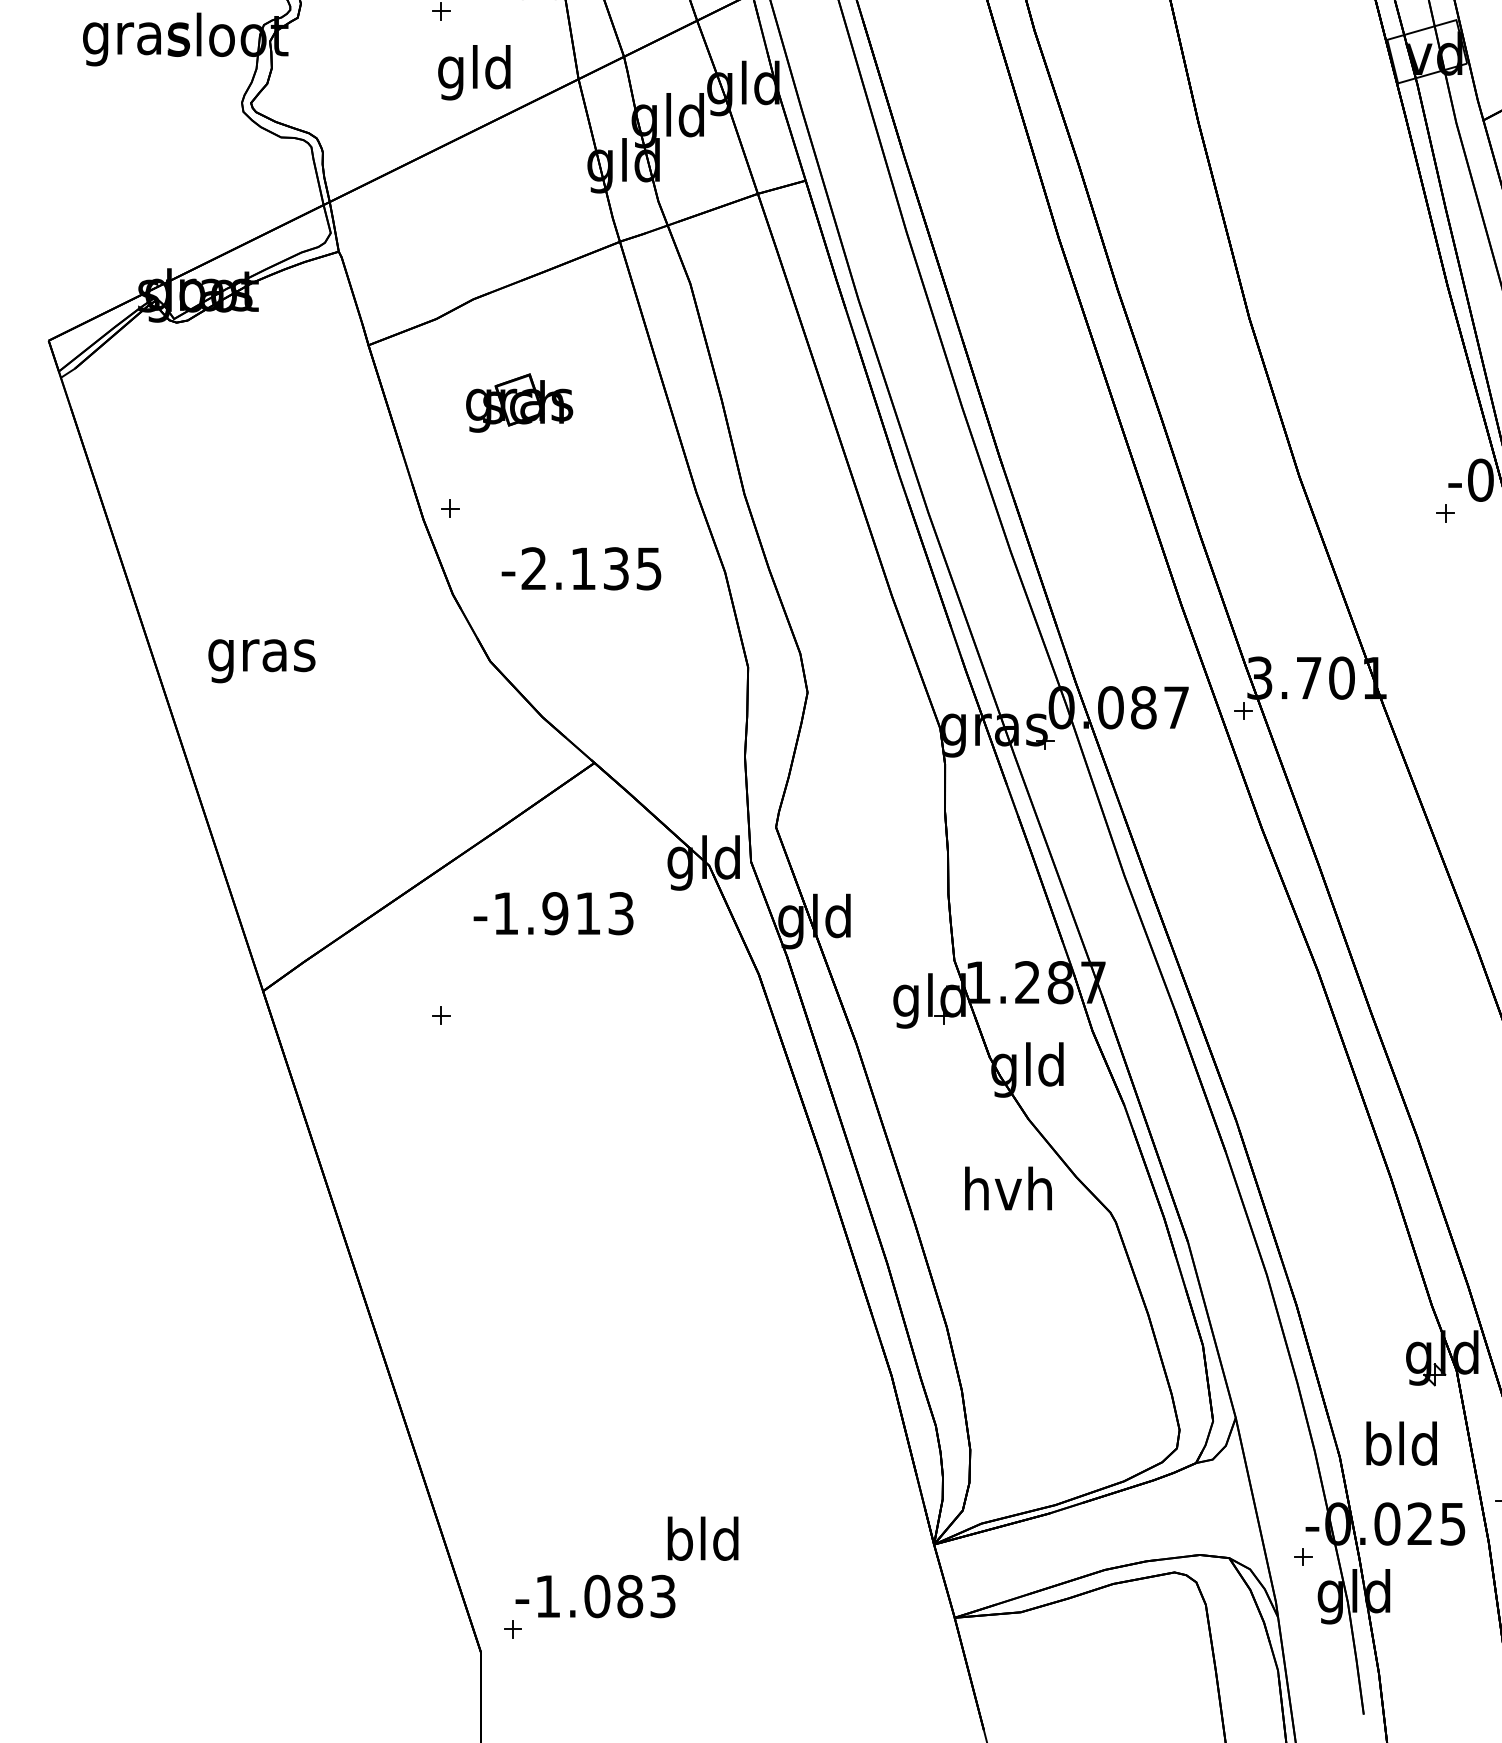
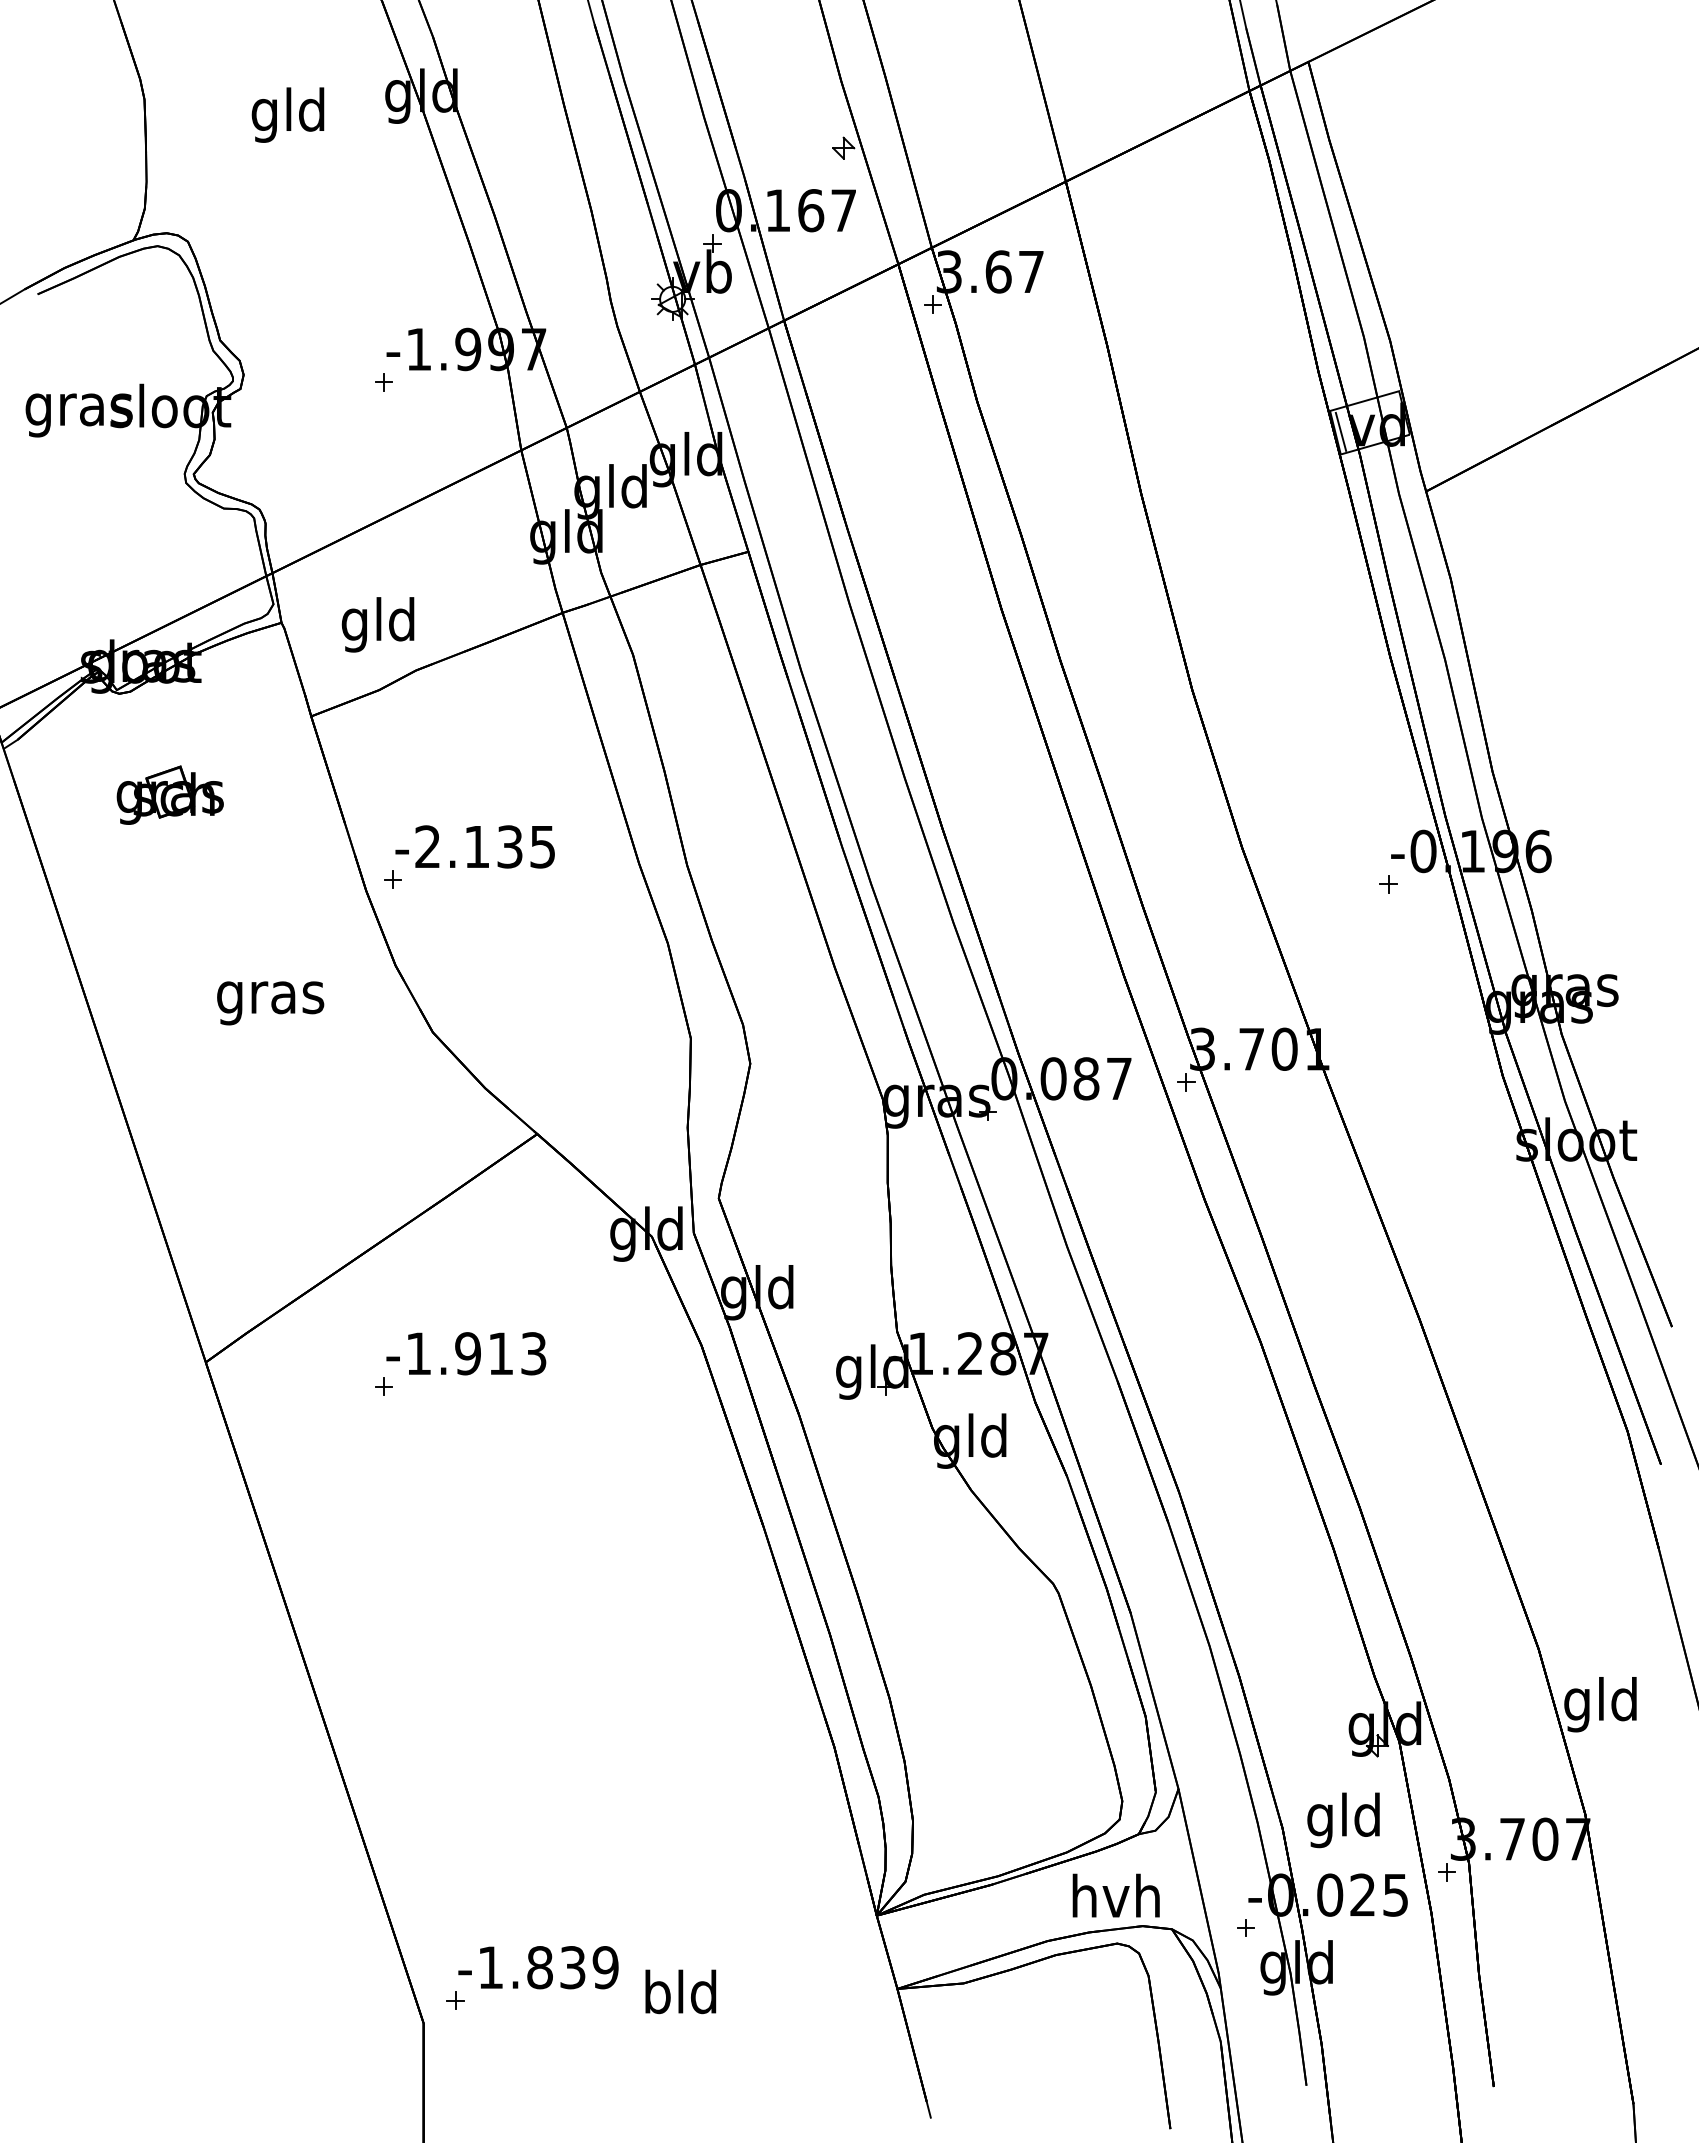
line: (1397, 60) -> (1340, 431), added
text: (473, 72) -> (377, 624), moved
part: (518, 402) -> (169, 794), moved
text: (580, 568) -> (474, 846), moved
text: (261, 661) -> (270, 1003), moved
text: (553, 913) -> (466, 1353), moved
text: (1007, 1188) -> (1115, 1895), moved
text: (1377, 1449) -> (1320, 1820), bld -> gld
text: (702, 1538) -> (680, 1991), moved
text: (629, 1596) -> (572, 1967), -1.083 -> -1.839

